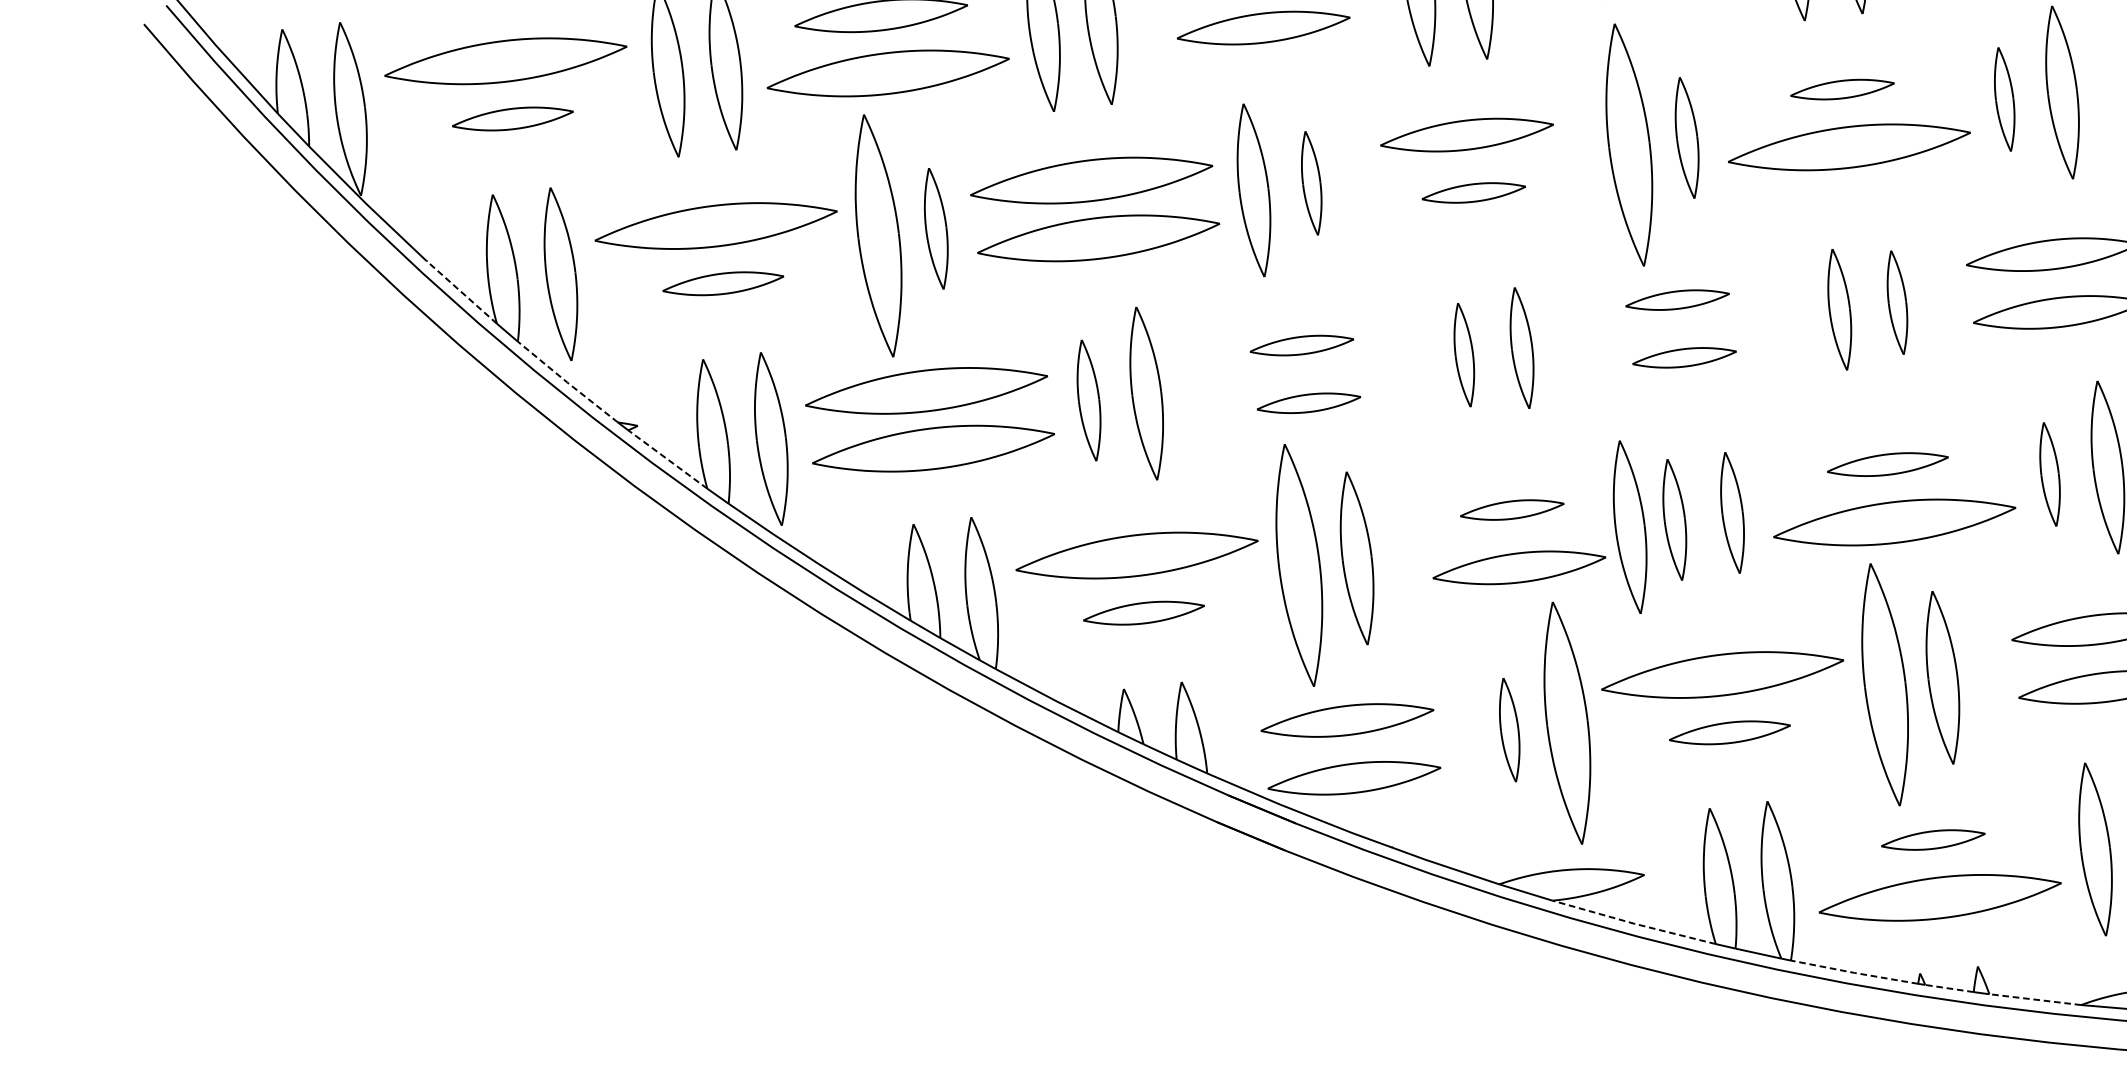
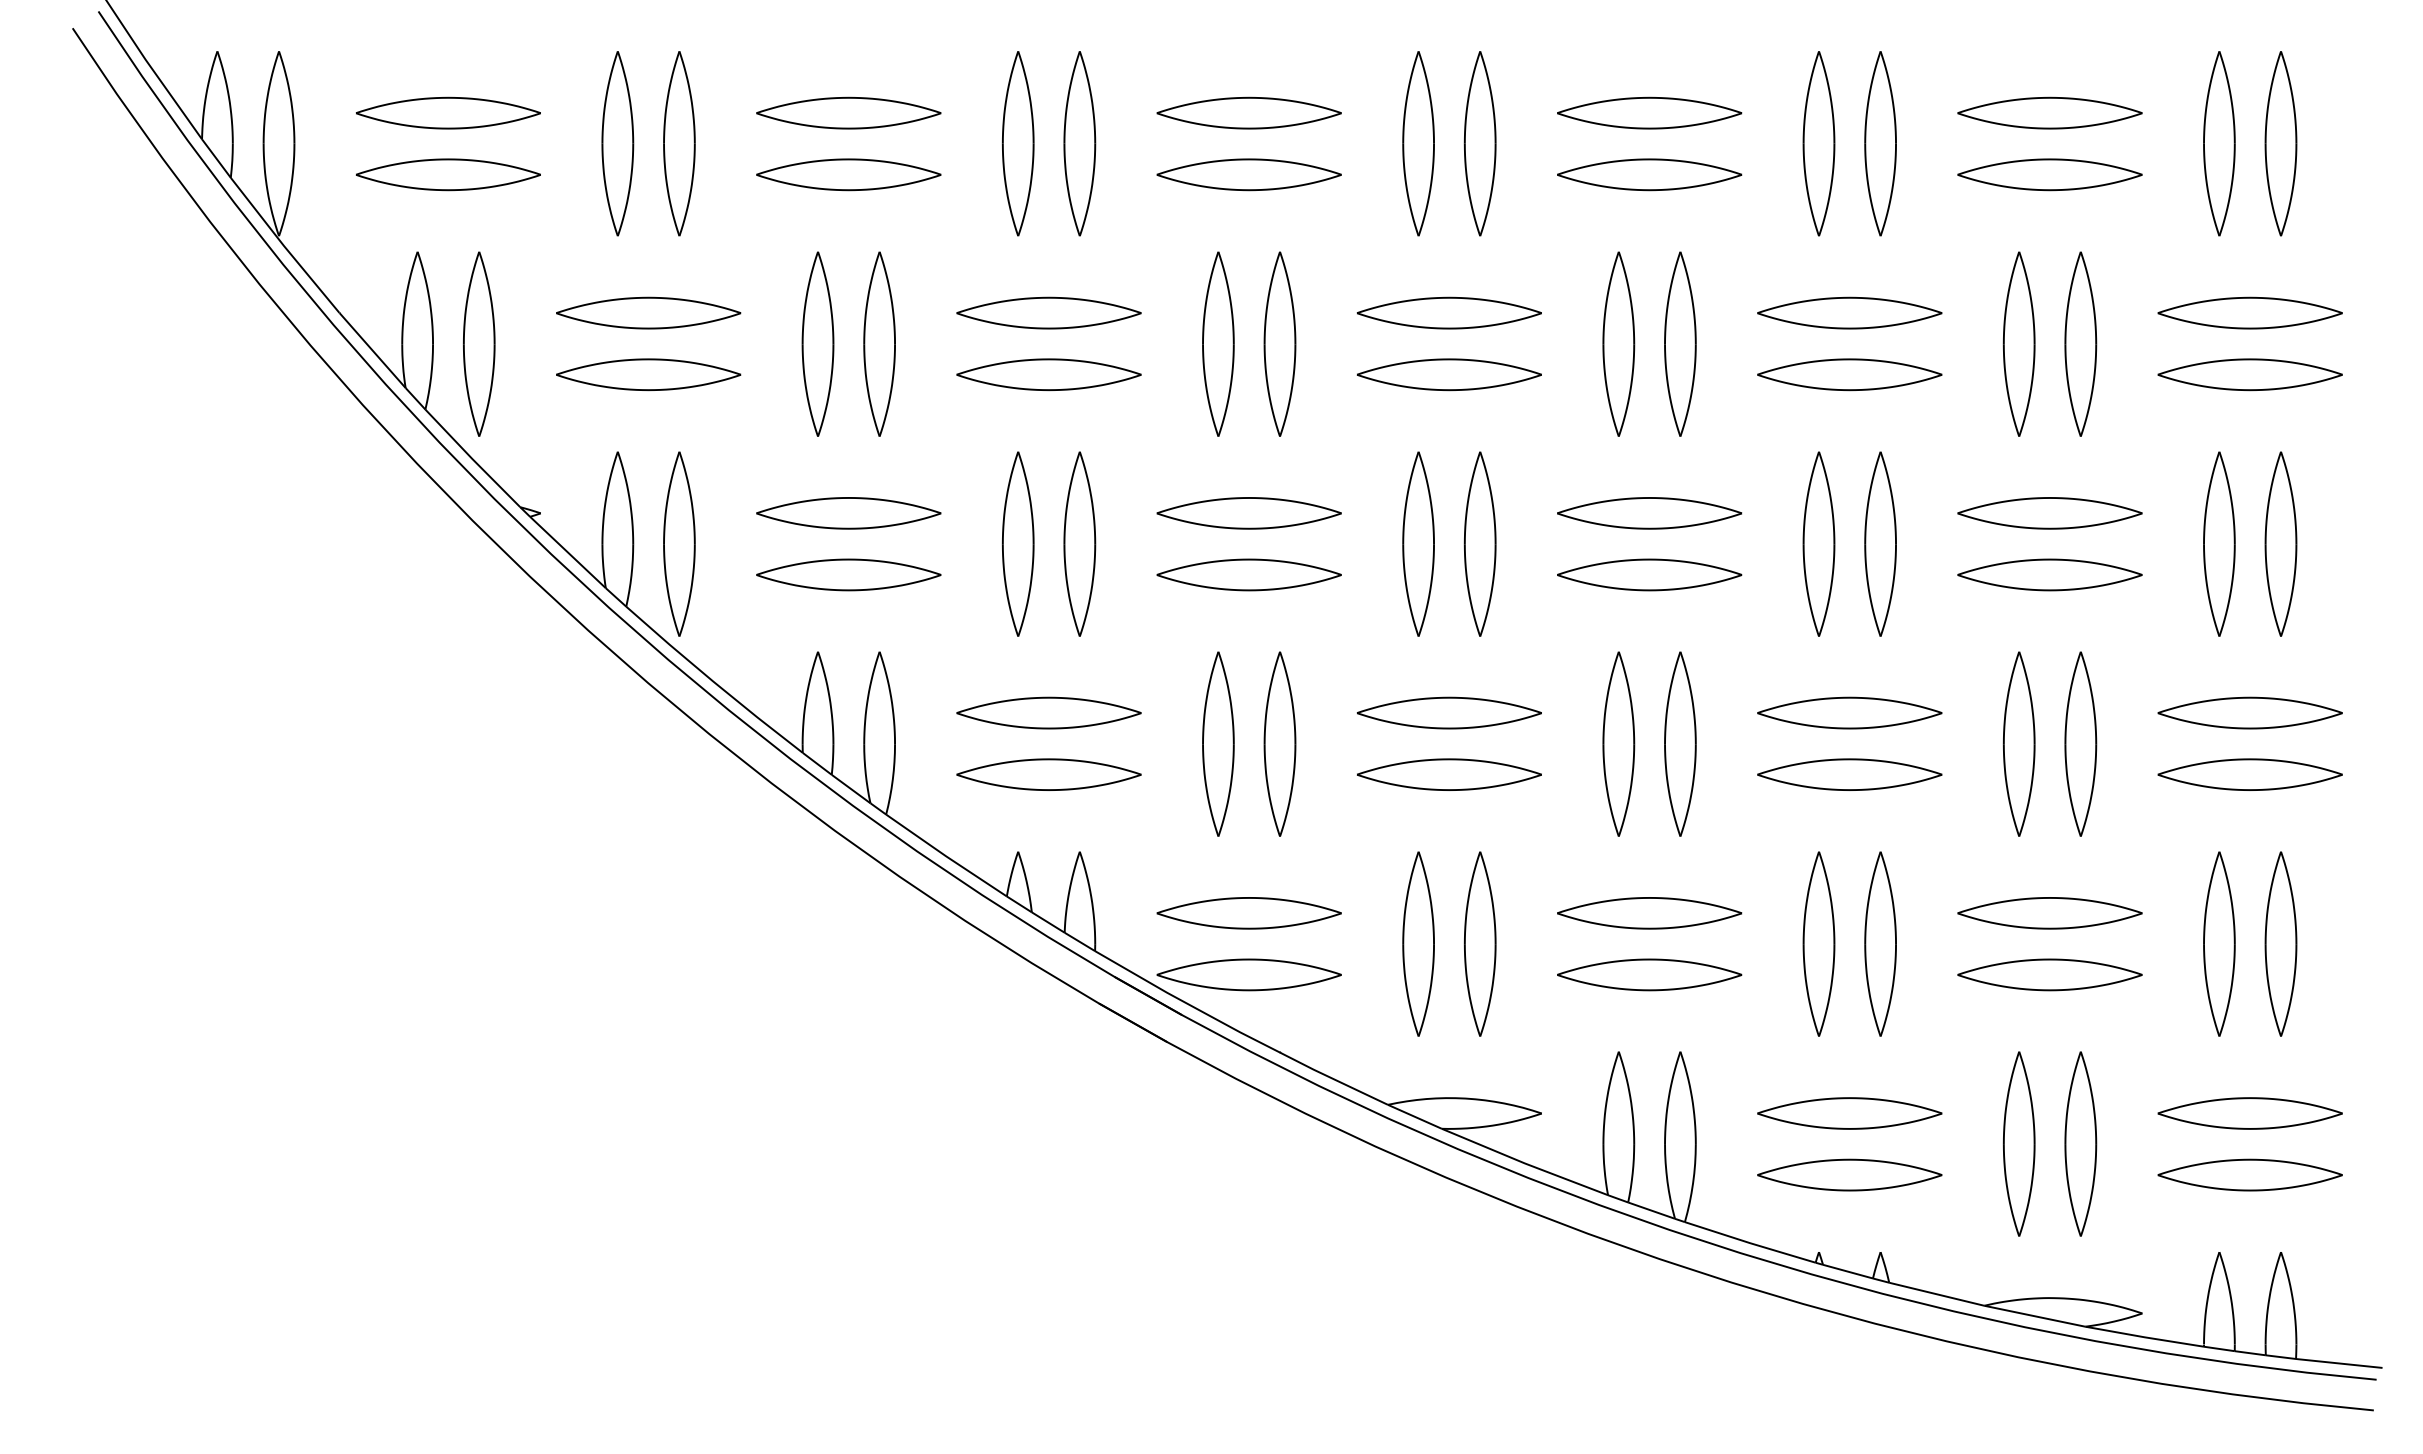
part: (505, 60) -> (448, 112), size x0.71
part: (887, 73) -> (848, 174), size x0.71
part: (1842, 89) -> (1849, 312), size x1.67
part: (2004, 98) -> (2018, 343), size x1.67
part: (512, 118) -> (448, 174), size x1.43
part: (1687, 137) -> (1680, 343), size x1.43
part: (1629, 144) -> (1618, 343), size x0.71
part: (1849, 147) -> (1849, 374), size x0.71
part: (1091, 179) -> (1048, 312), size x0.71
part: (1311, 182) -> (1279, 343), size x1.67
part: (1473, 192) -> (1448, 374), size x1.67
part: (716, 225) -> (648, 312), size x0.71
part: (936, 228) -> (879, 343), size x1.43
part: (878, 235) -> (817, 343), size x0.71
part: (1098, 238) -> (1048, 374), size x0.71
part: (723, 283) -> (648, 374), size x1.43
line: (461, 292) -> (372, 350), dashed -> solid
part: (1677, 300) -> (1649, 513), size x1.67
part: (1897, 302) -> (1880, 543), size x1.67
part: (1839, 309) -> (1818, 543), size x1.43
part: (1301, 345) -> (1248, 513), size x1.67
part: (1521, 347) -> (1479, 543), size x1.43
part: (1464, 354) -> (1418, 543), size x1.67
part: (1684, 357) -> (1649, 574), size x1.67
line: (567, 382) -> (472, 458), dashed -> solid
part: (926, 391) -> (848, 513), size x0.71
part: (1089, 399) -> (1018, 543), size x1.43
part: (1308, 402) -> (1248, 574), size x1.67
part: (933, 448) -> (848, 574), size x0.71
line: (667, 459) -> (567, 552), dashed -> solid
part: (1887, 464) -> (1849, 712), size x1.43
part: (2049, 474) -> (2018, 743), size x1.67
part: (1511, 509) -> (1448, 712), size x1.67
part: (1732, 512) -> (1680, 743), size x1.43
part: (1674, 519) -> (1618, 743), size x1.43
part: (1894, 522) -> (1849, 774), size x0.71
part: (1629, 526) -> (1570, 745), removed
part: (1136, 555) -> (1048, 712), size x0.71
part: (1299, 564) -> (1218, 743), size x0.71
part: (1143, 613) -> (1048, 774), size x1.43
part: (1722, 675) -> (1649, 913), size x0.71
part: (1884, 684) -> (1818, 943), size x0.71
part: (1567, 722) -> (1480, 943), size x0.71
part: (1509, 729) -> (1418, 943), size x1.67
part: (1729, 732) -> (1649, 974), size x1.43
part: (1932, 840) -> (1849, 1113), size x1.67
part: (1939, 897) -> (1849, 1174), size x0.71
line: (1633, 923) -> (1524, 1163), dashed -> solid
line: (1854, 973) -> (1750, 1243), dashed -> solid
line: (1949, 988) -> (1848, 1271), dashed -> solid
line: (2035, 999) -> (1936, 1294), dashed -> solid

